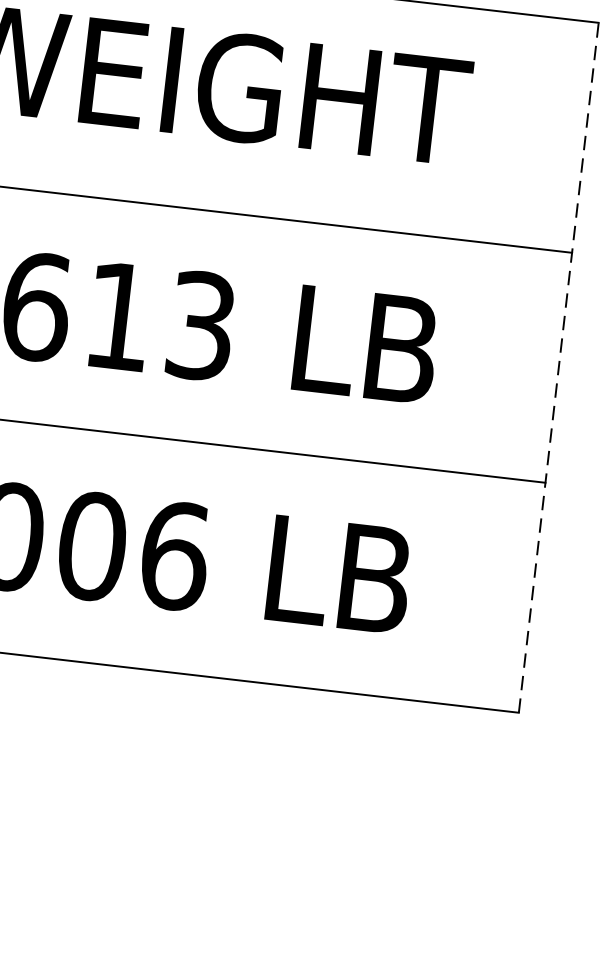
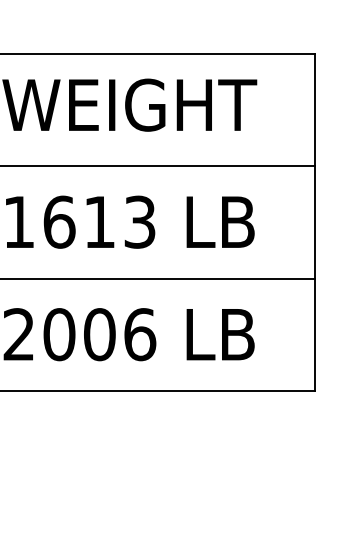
line: (558, 367) -> (314, 222), dashed -> solid

